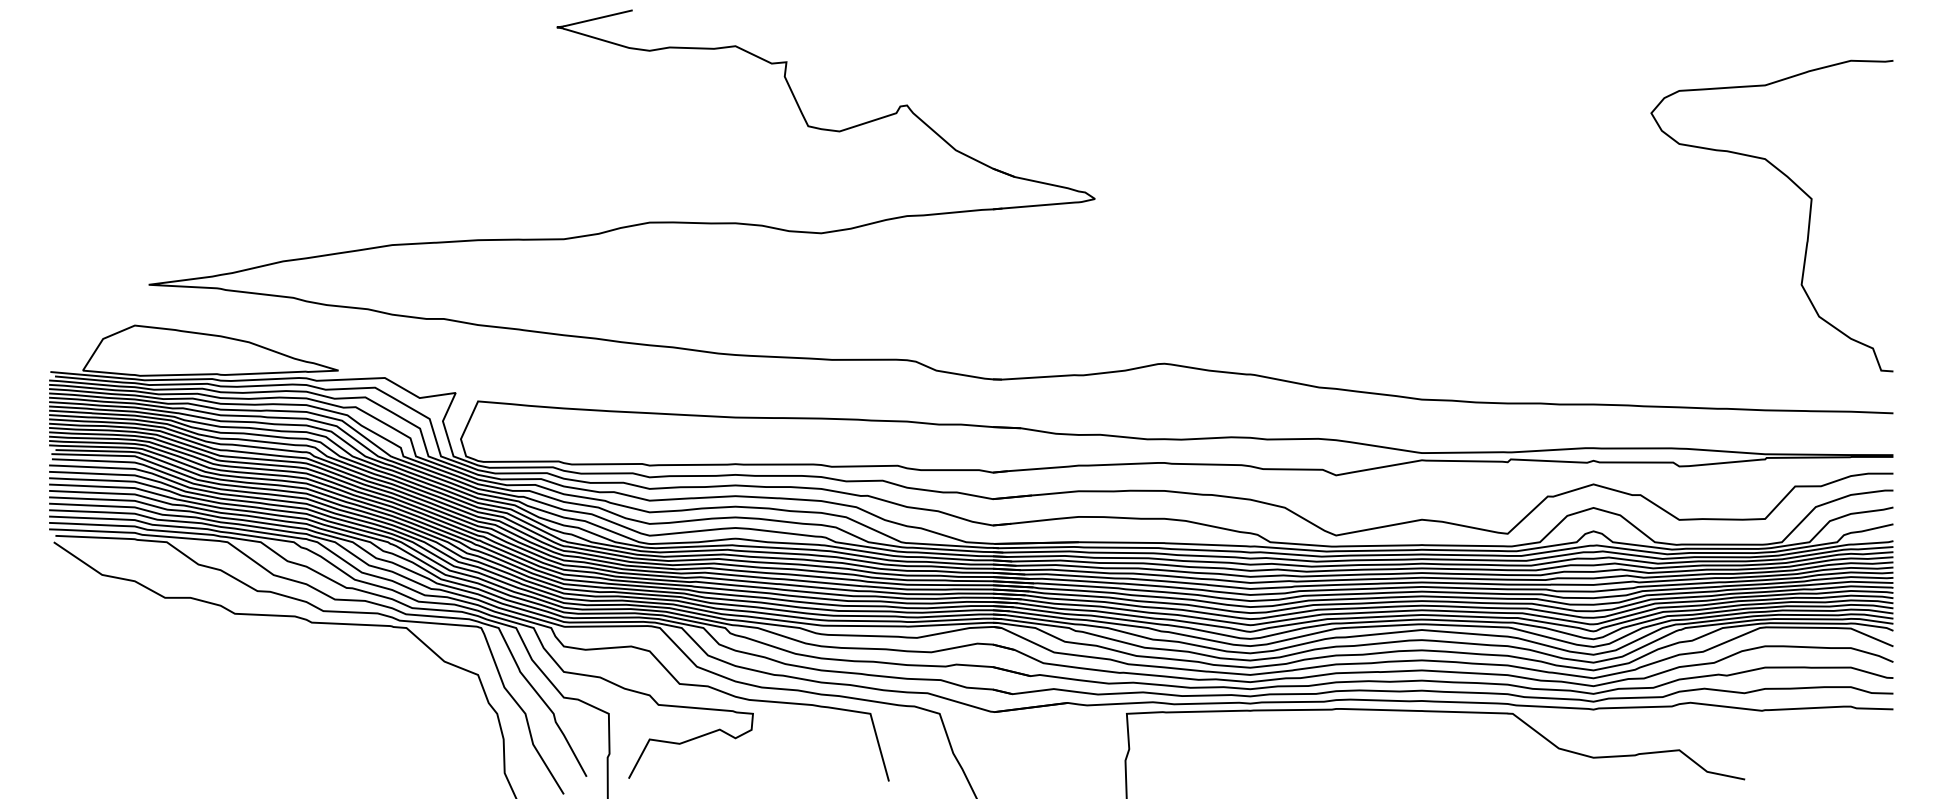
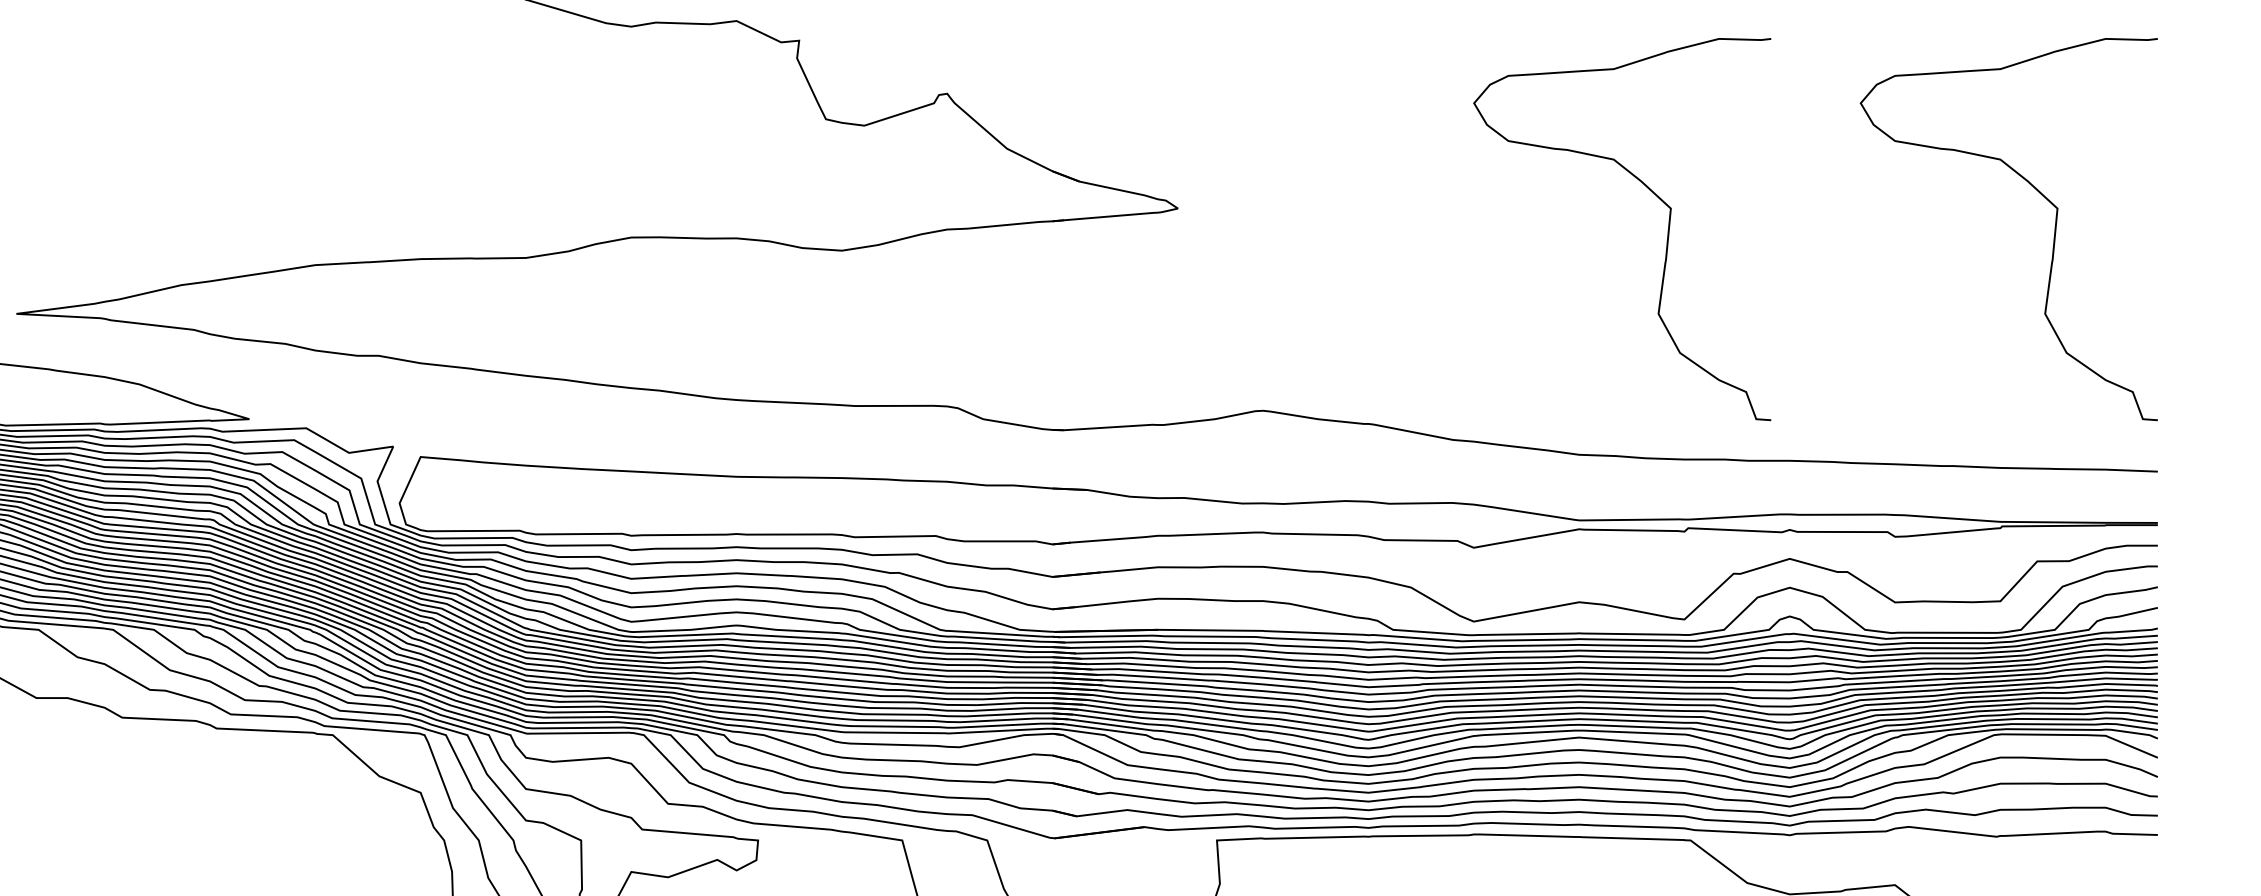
curve: (1493, 218) -> (1666, 232), added

